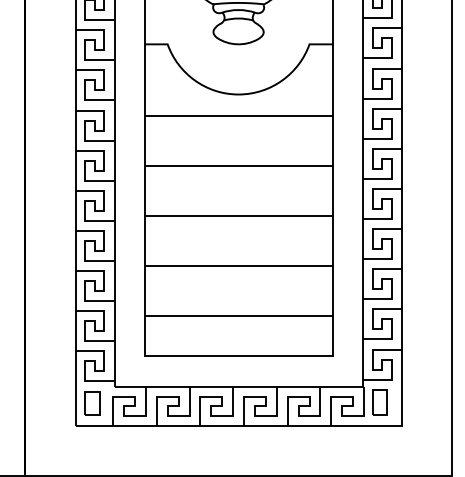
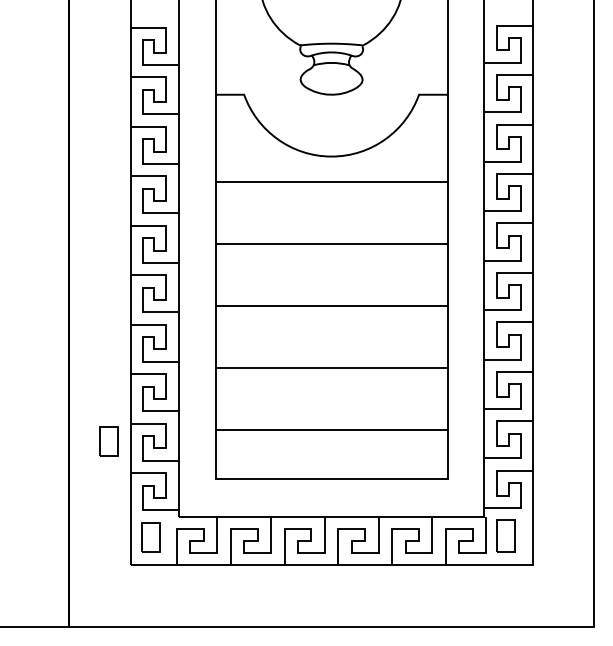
part: (57, 325) -> (108, 441), added

